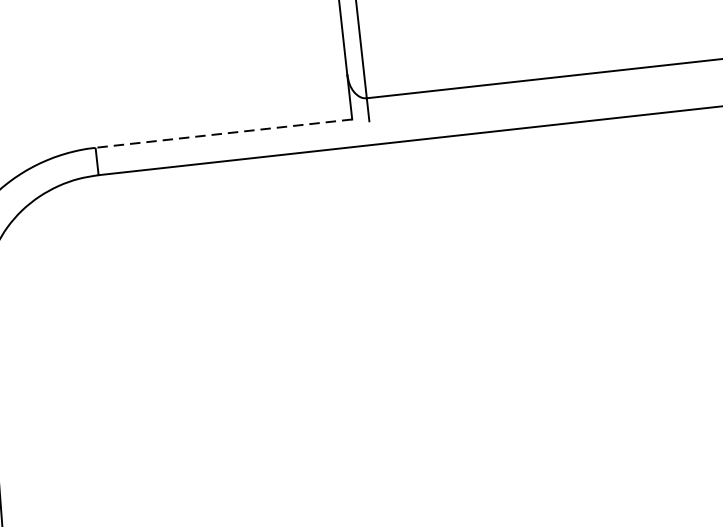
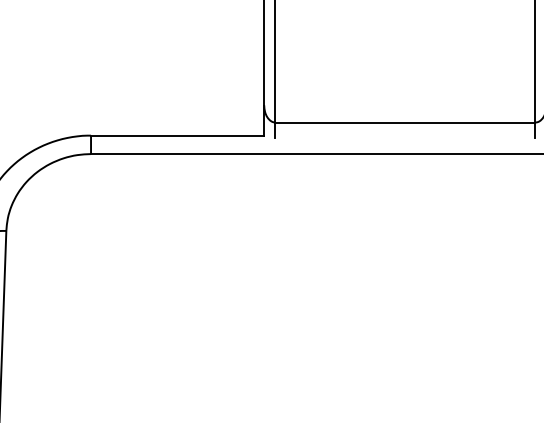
line: (223, 133) -> (177, 135), dashed -> solid

